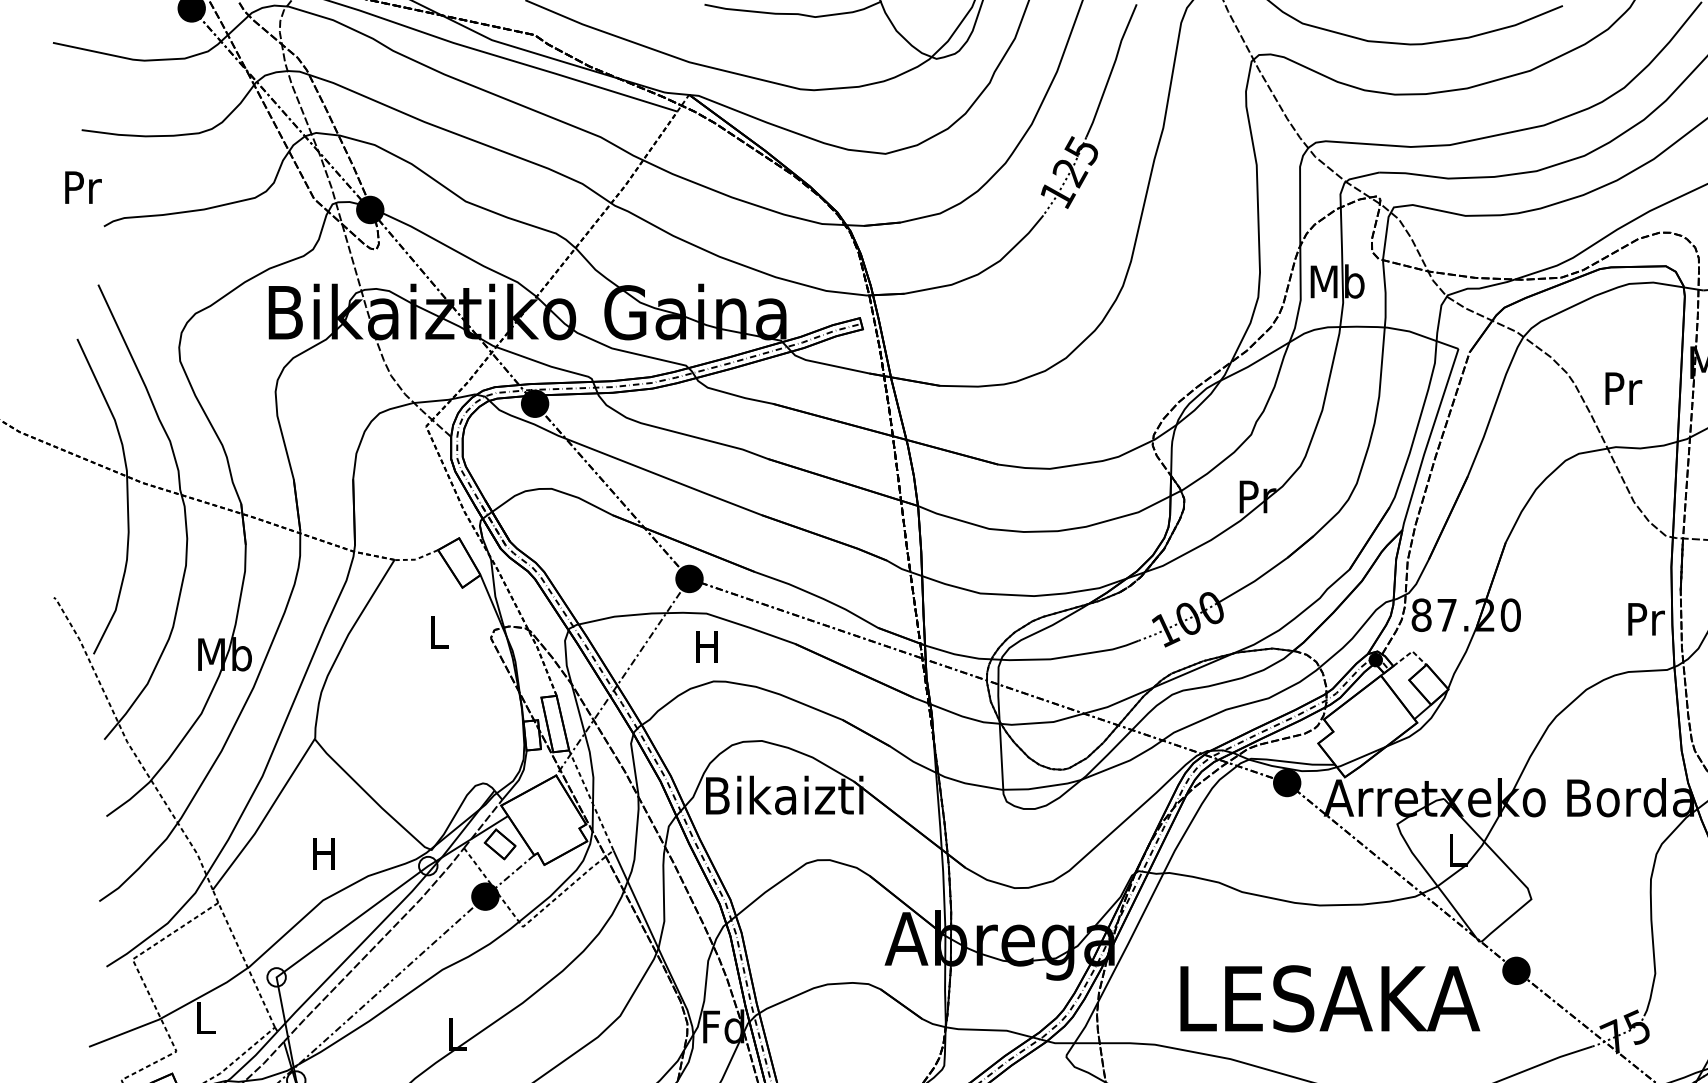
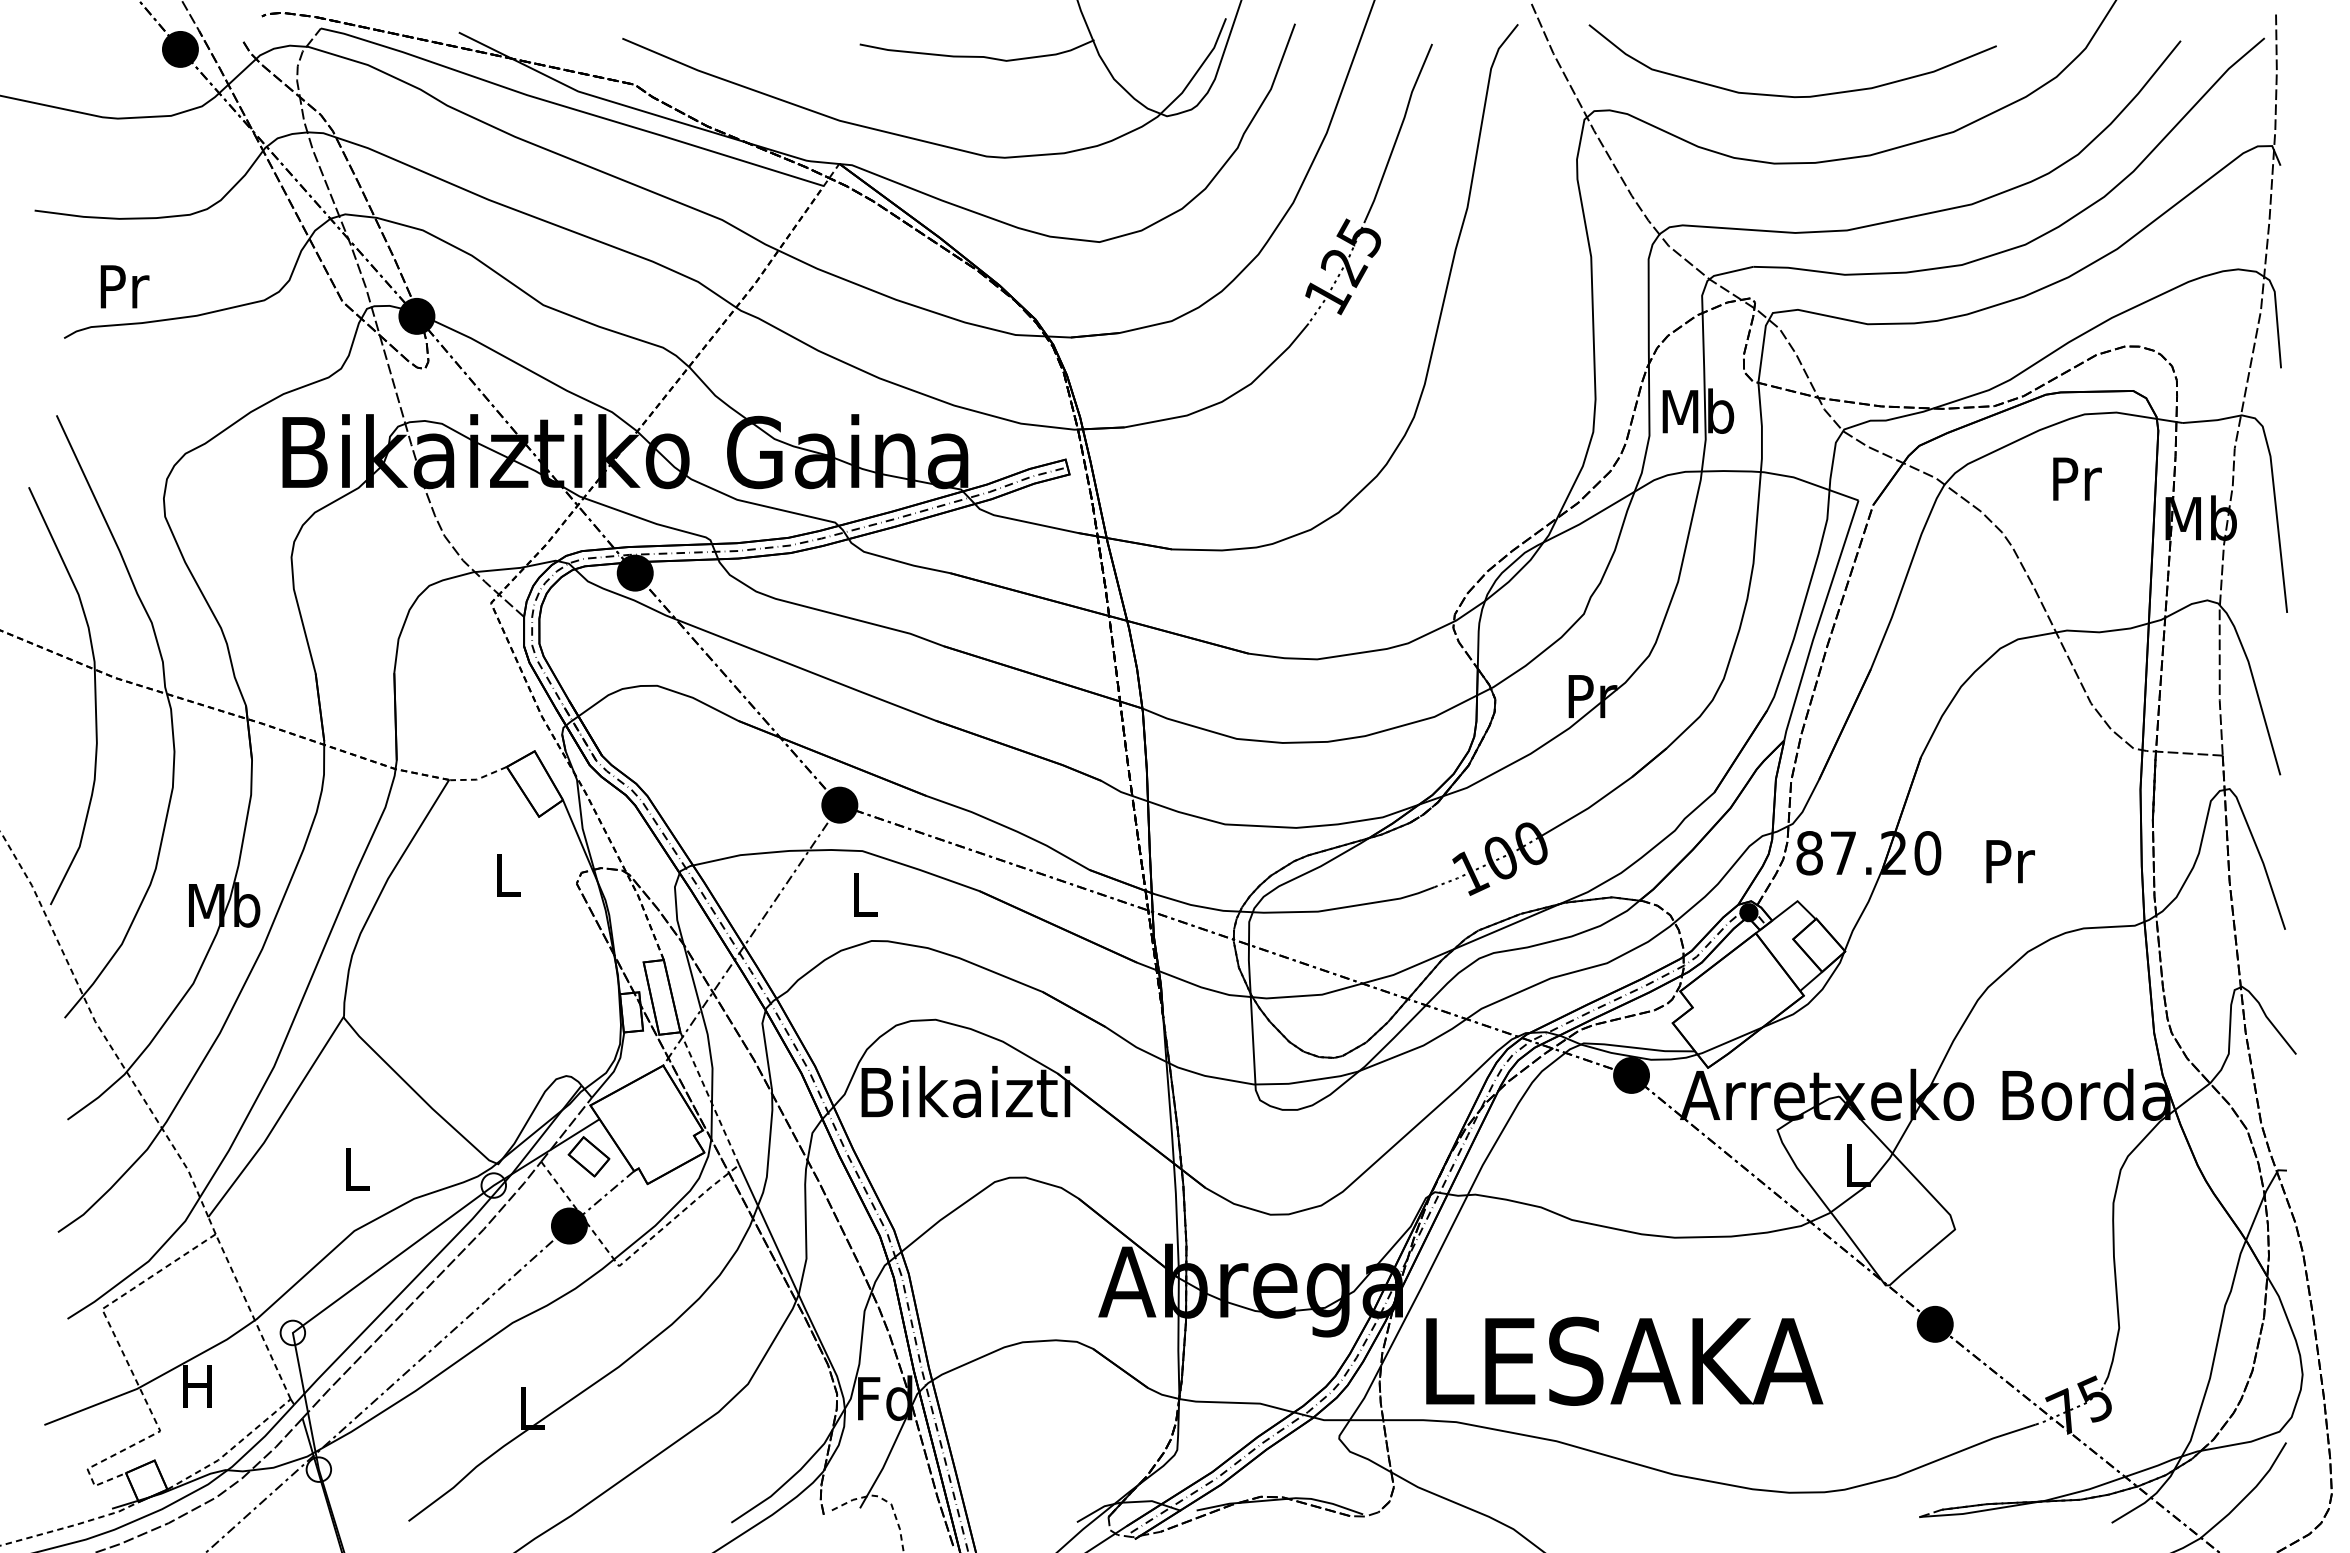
text: (83, 187) -> (124, 286), moved
text: (1623, 388) -> (2077, 478), moved
text: (1646, 619) -> (2010, 861), moved
text: (706, 646) -> (862, 894), H -> L
line: (1410, 652) -> (1795, 902), dashed -> solid
text: (323, 853) -> (355, 1169), H -> L
text: (1330, 998) -> (1624, 1360), moved
text: (204, 1017) -> (197, 1386), L -> H

